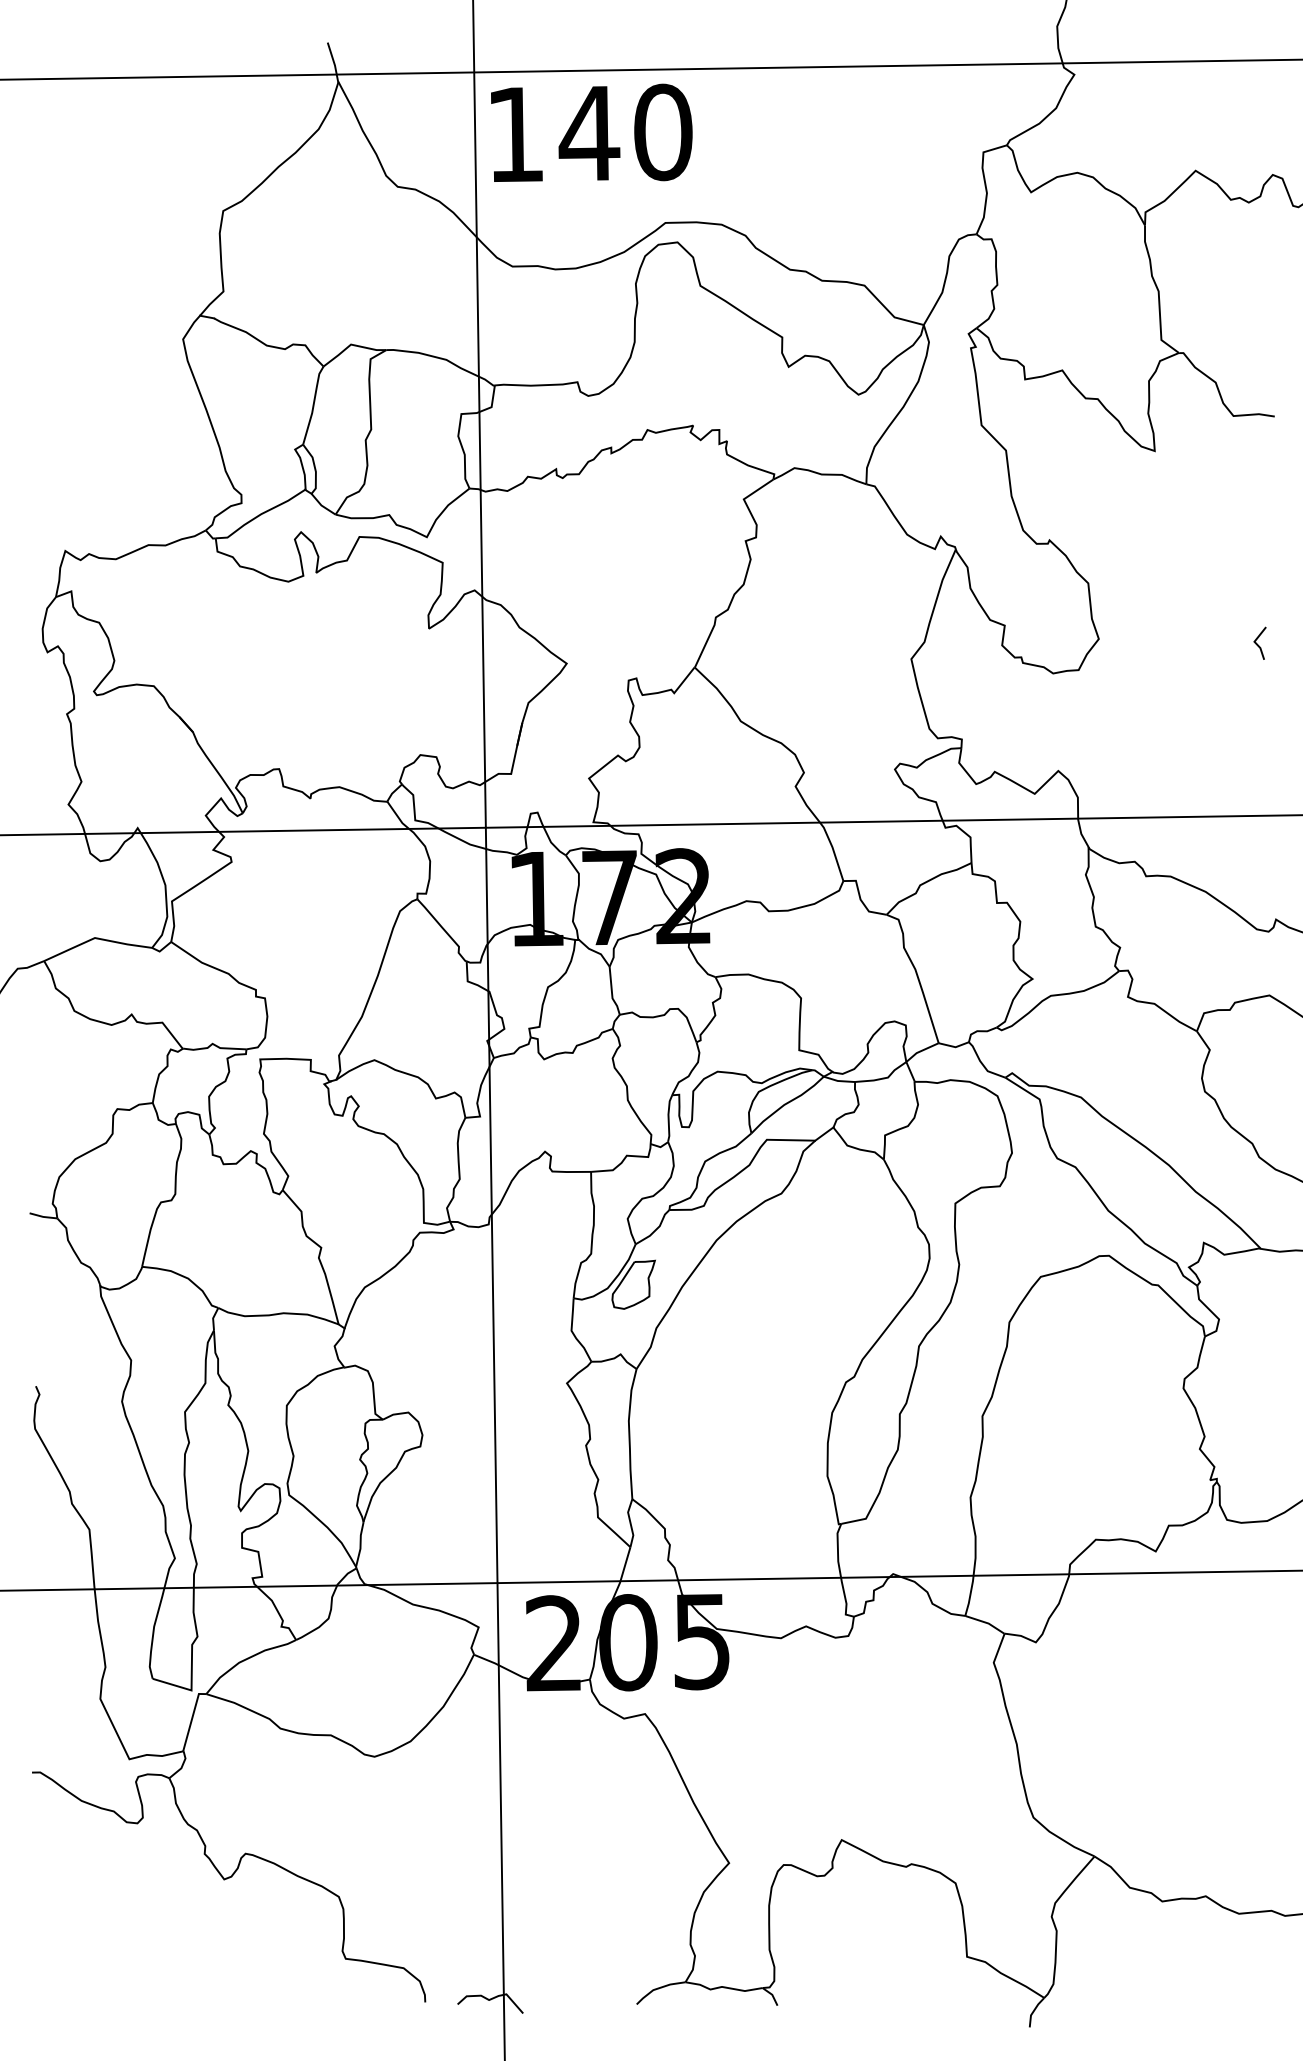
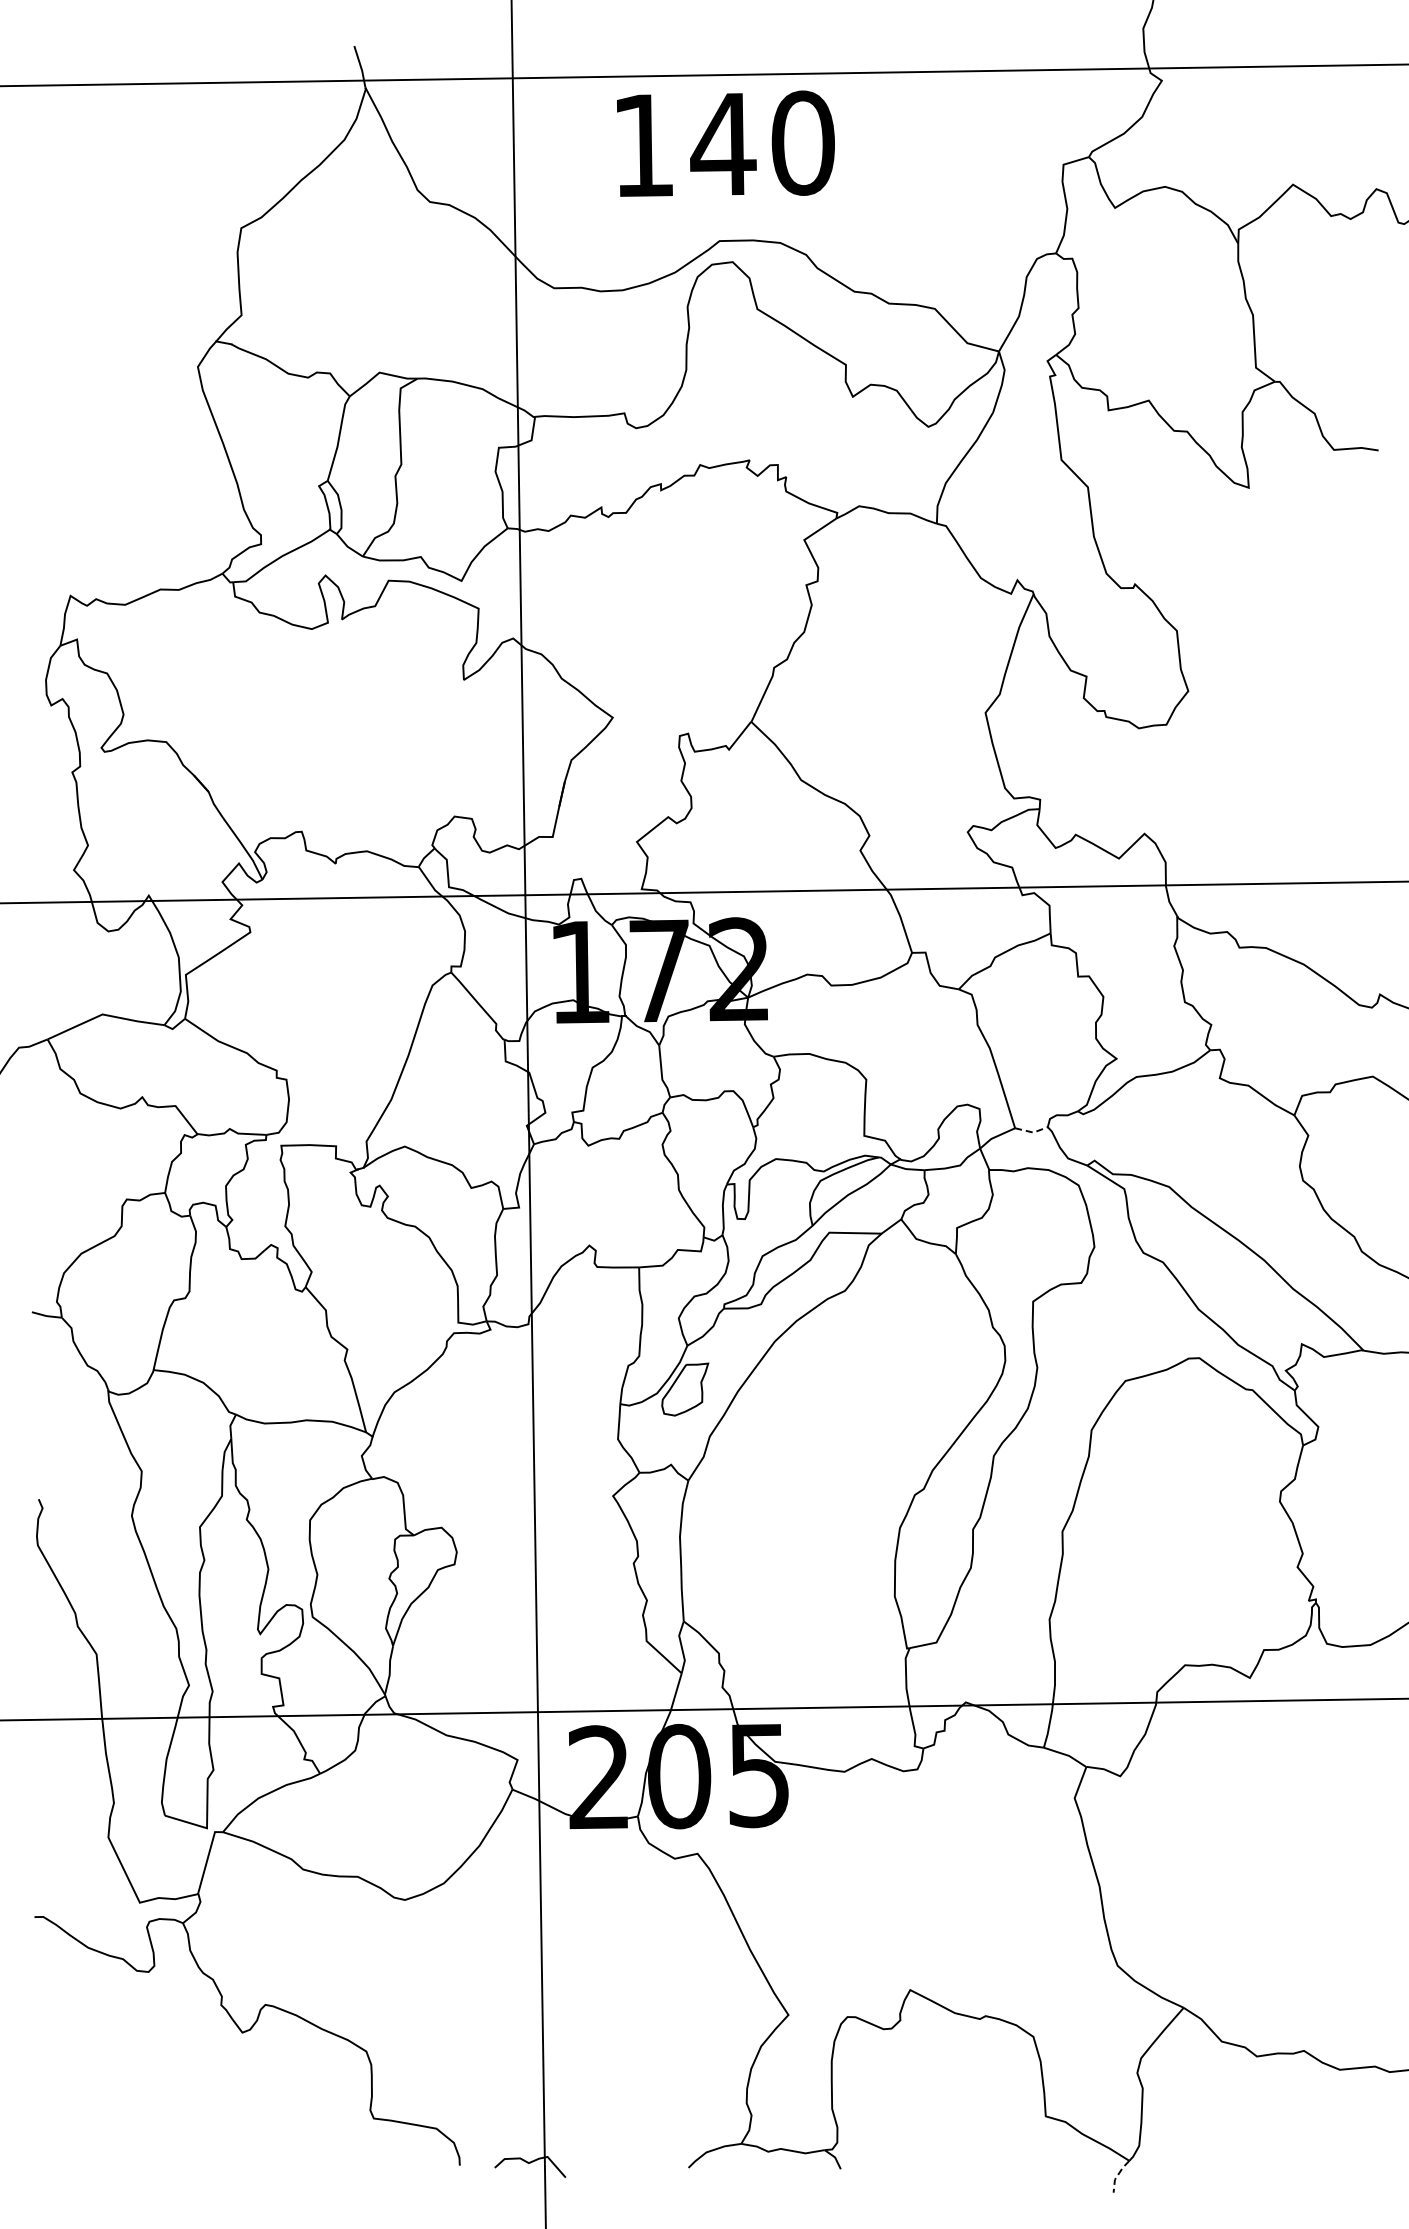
text: (591, 132) -> (725, 143), moved
line: (1258, 644) -> (1360, 696), removed
line: (954, 1047) -> (1032, 1132), solid -> dashed
line: (1033, 2011) -> (1117, 2175), solid -> dashed

